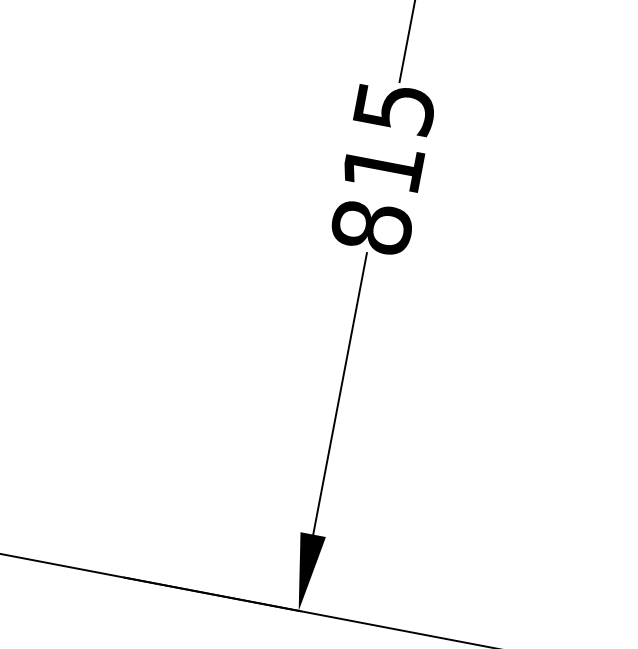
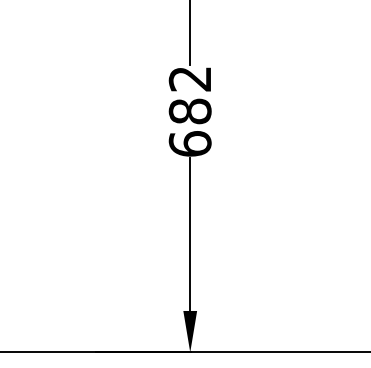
text: (381, 167) -> (189, 111), 815 -> 682

